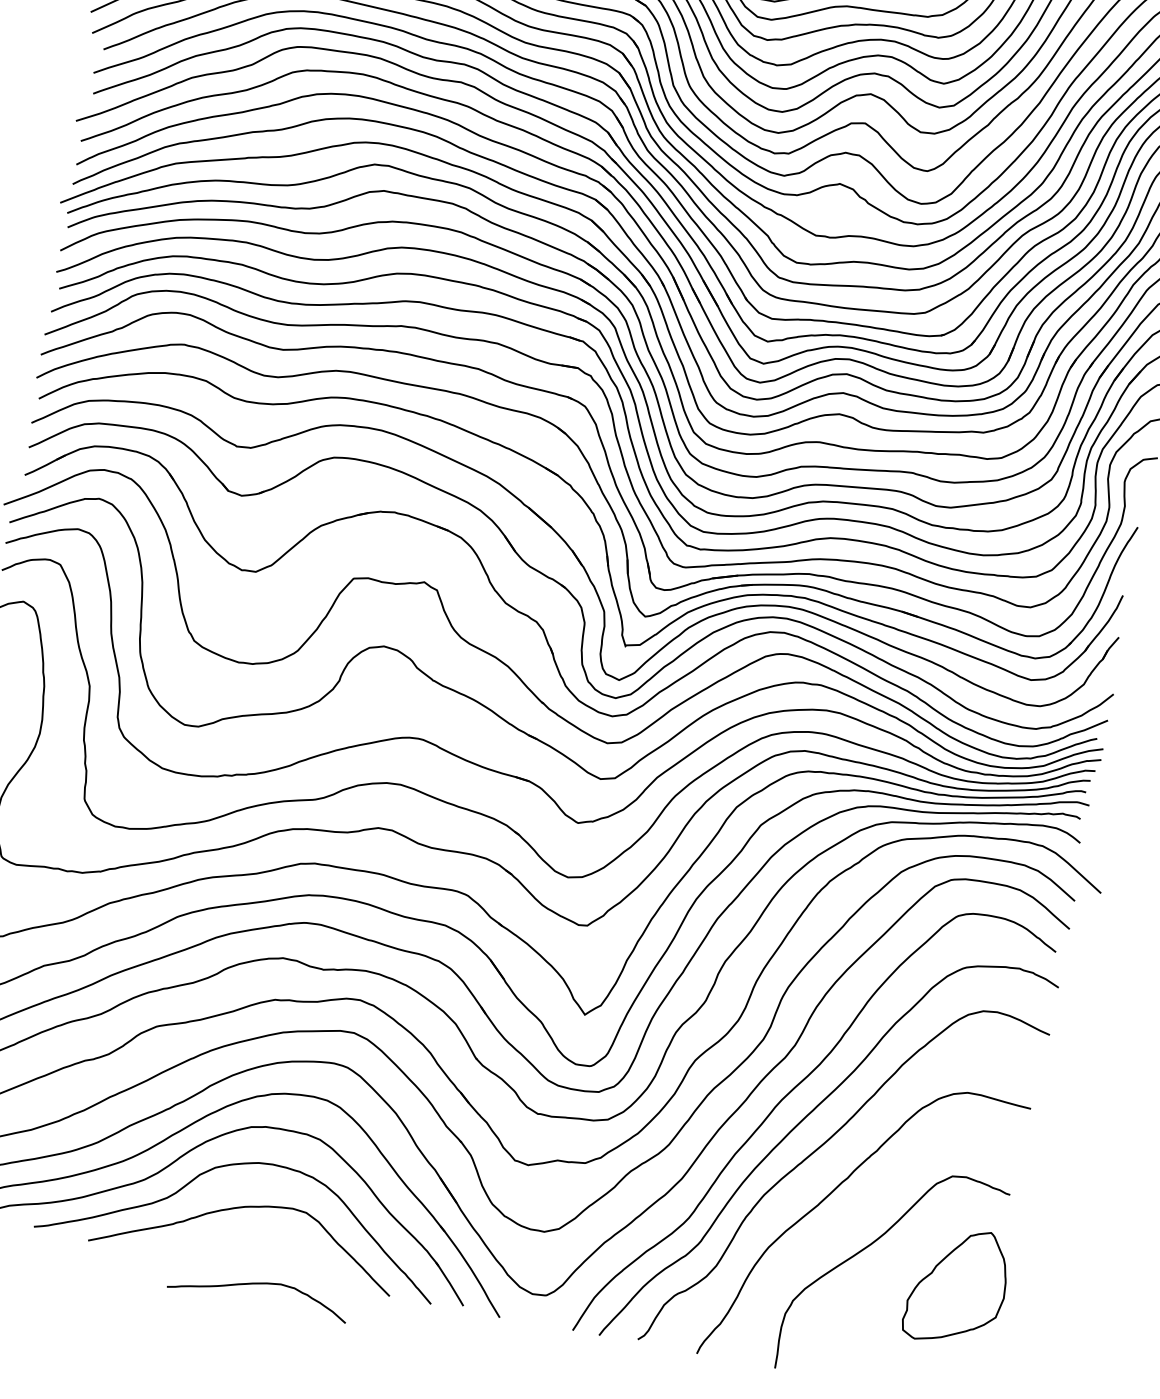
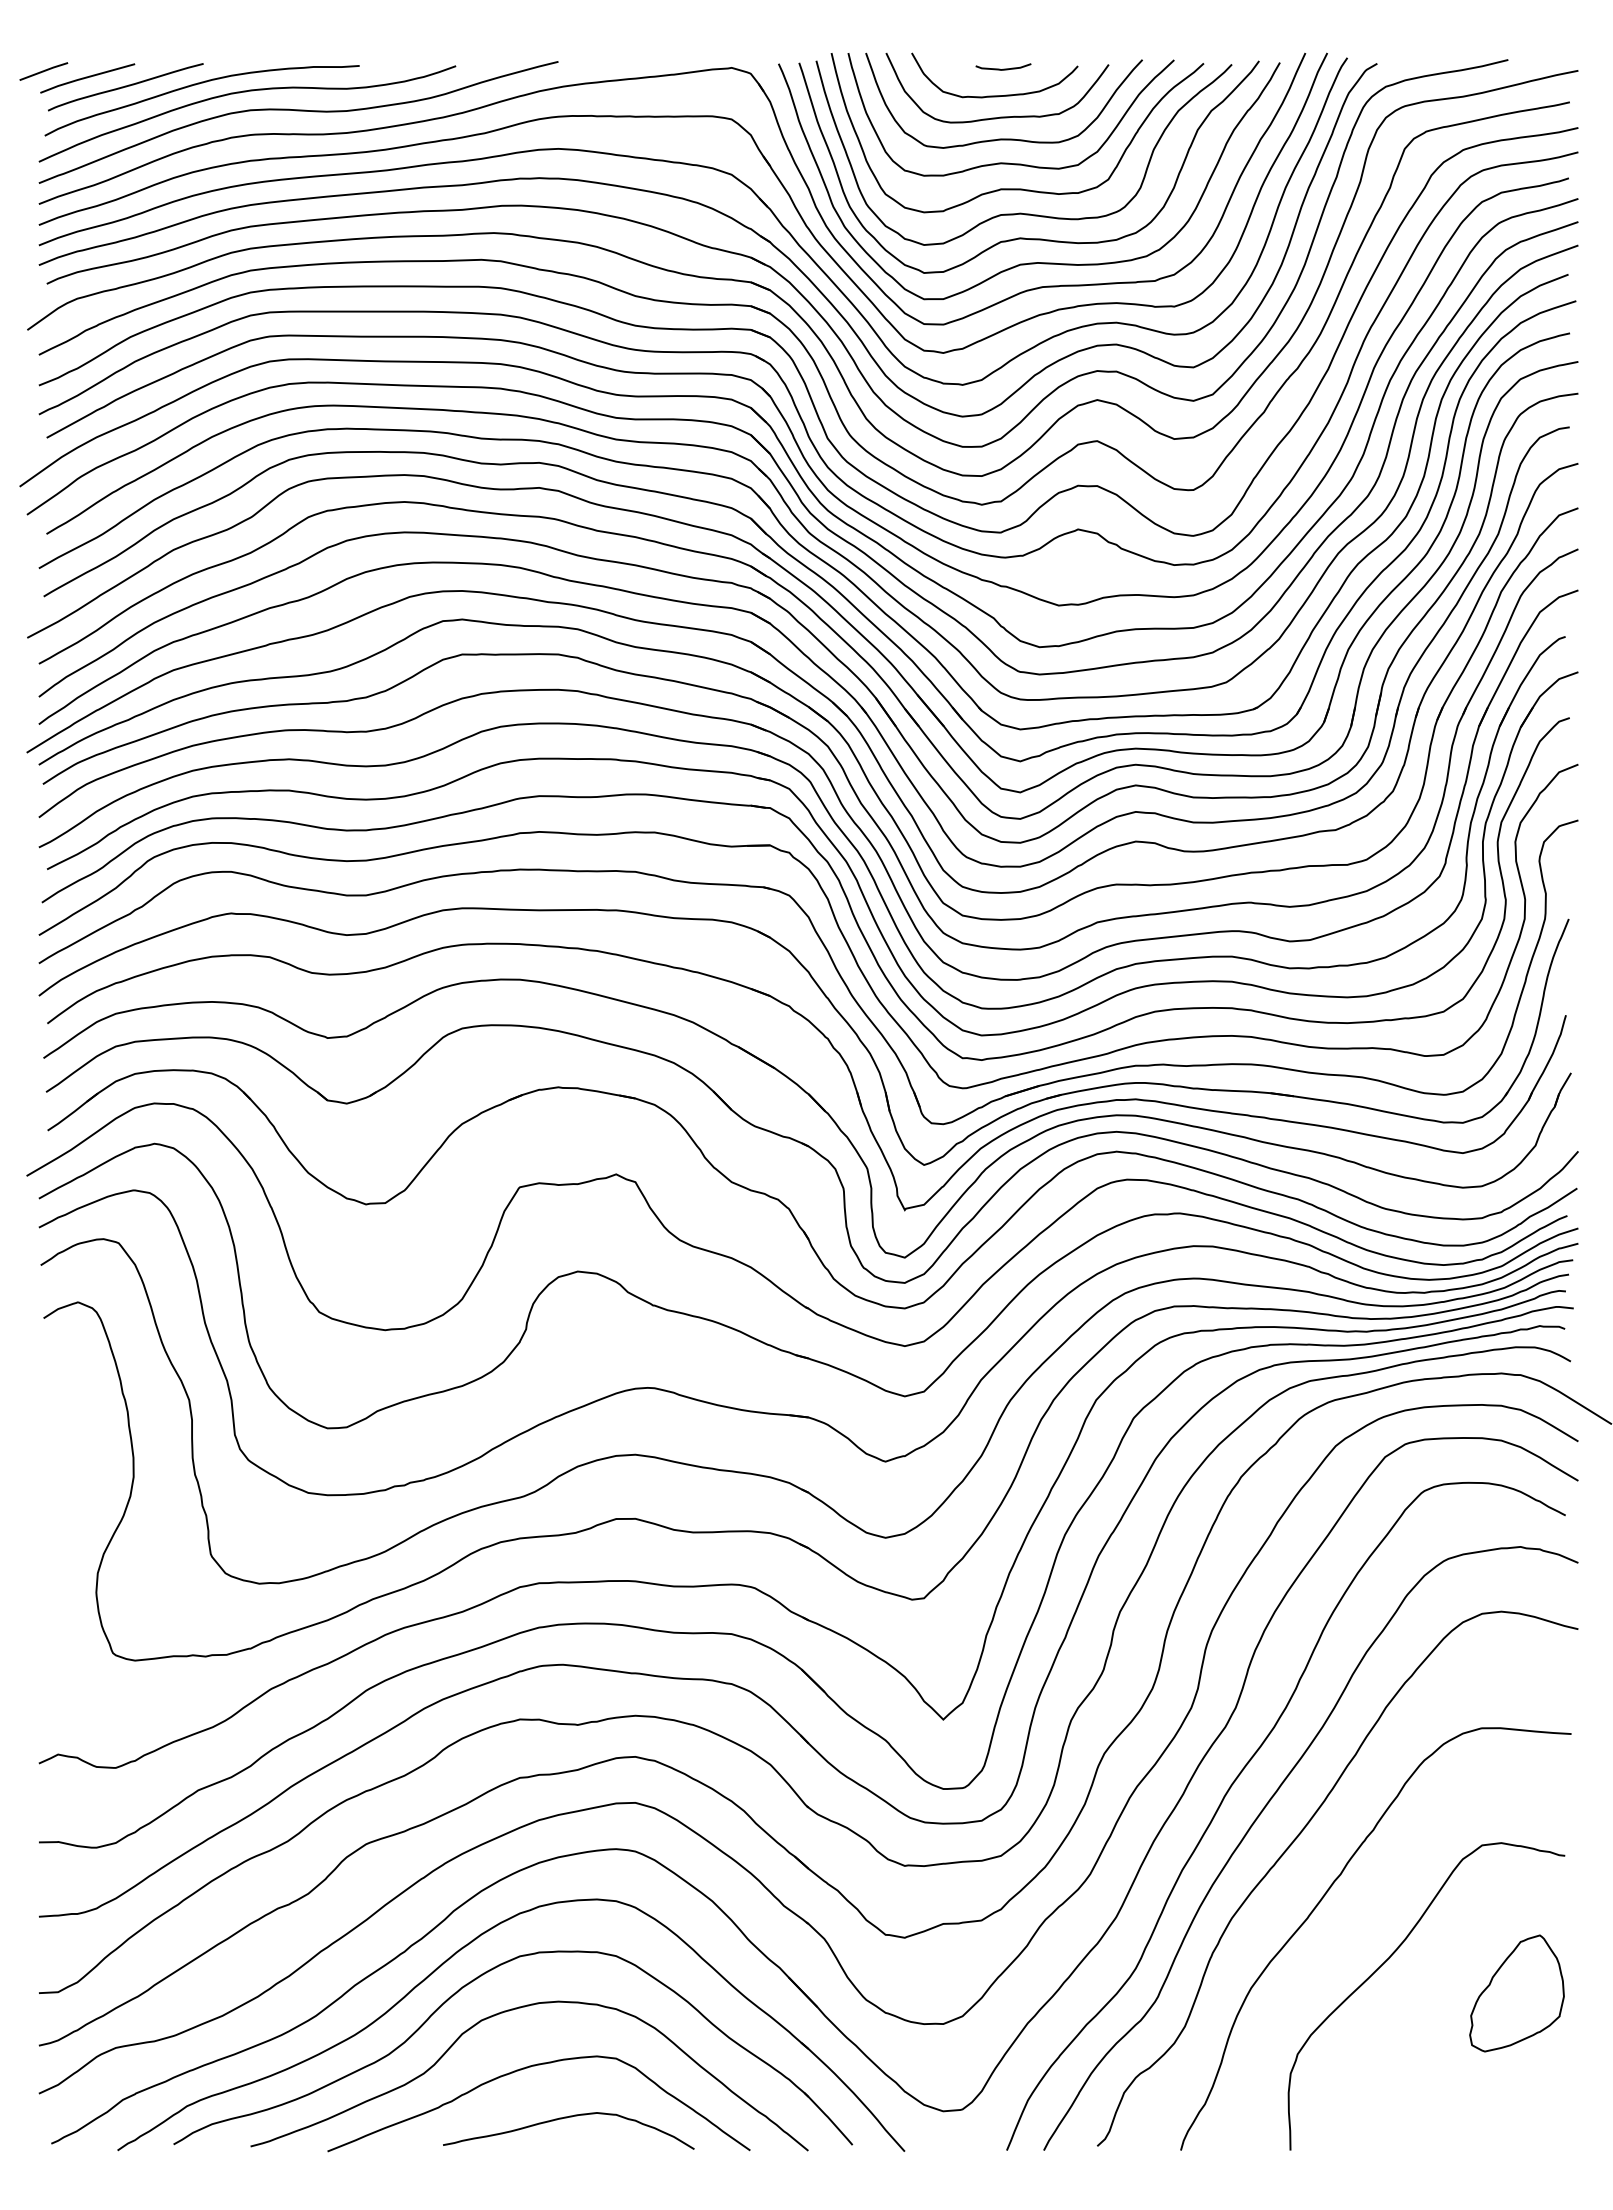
curve: (259, 1284) -> (567, 2118), moved
part: (957, 1286) -> (1516, 1993), size x0.71

